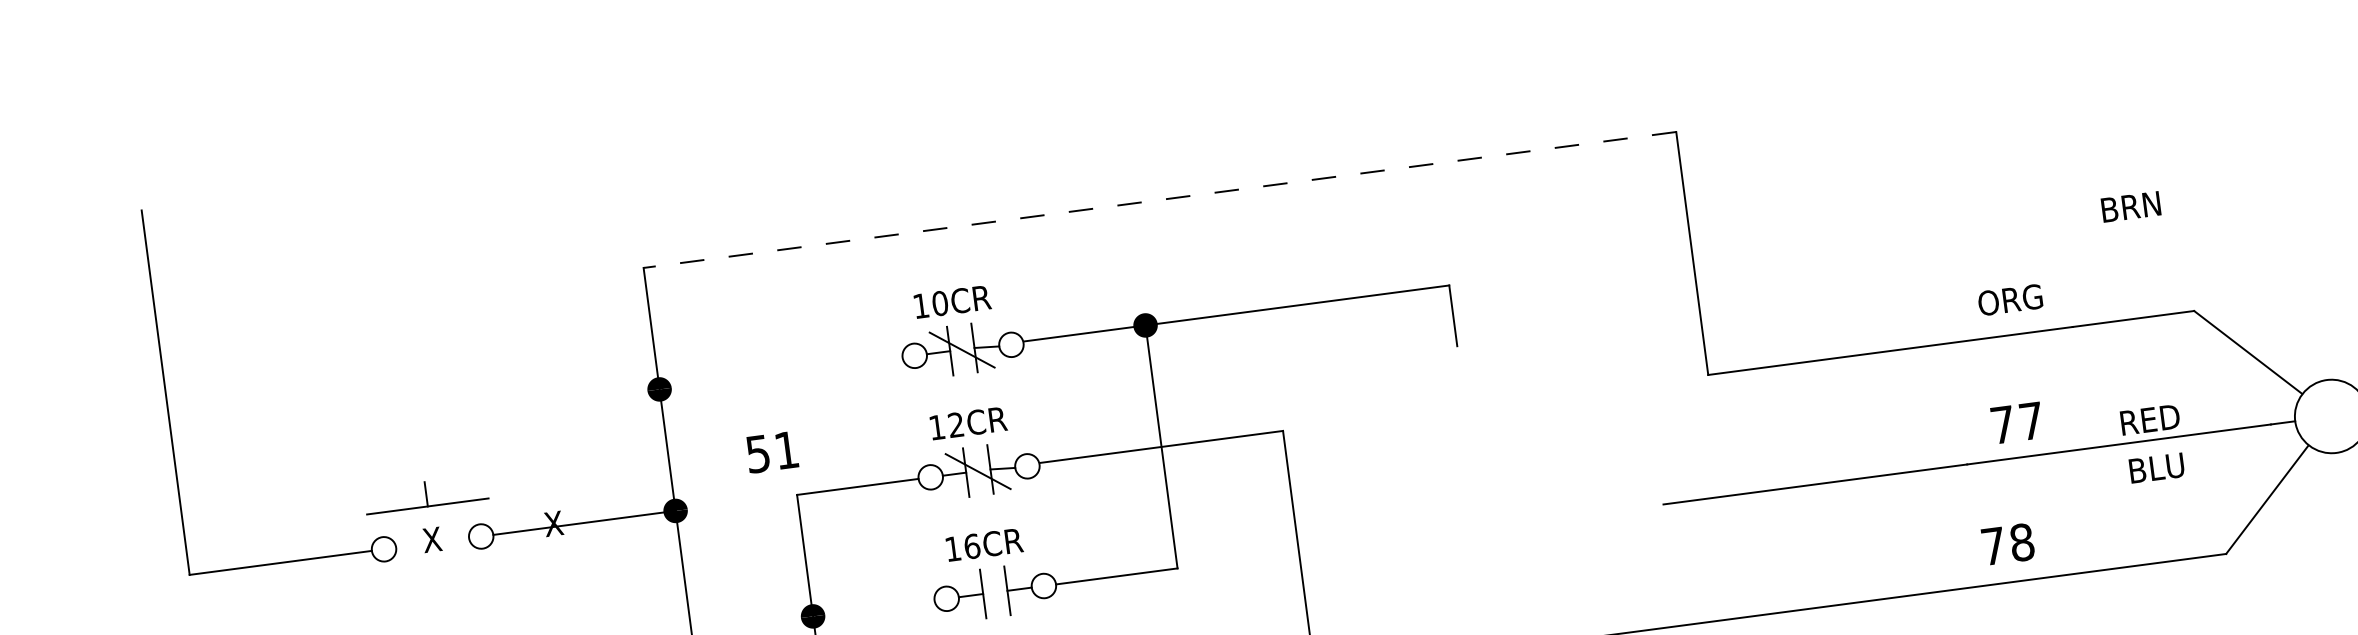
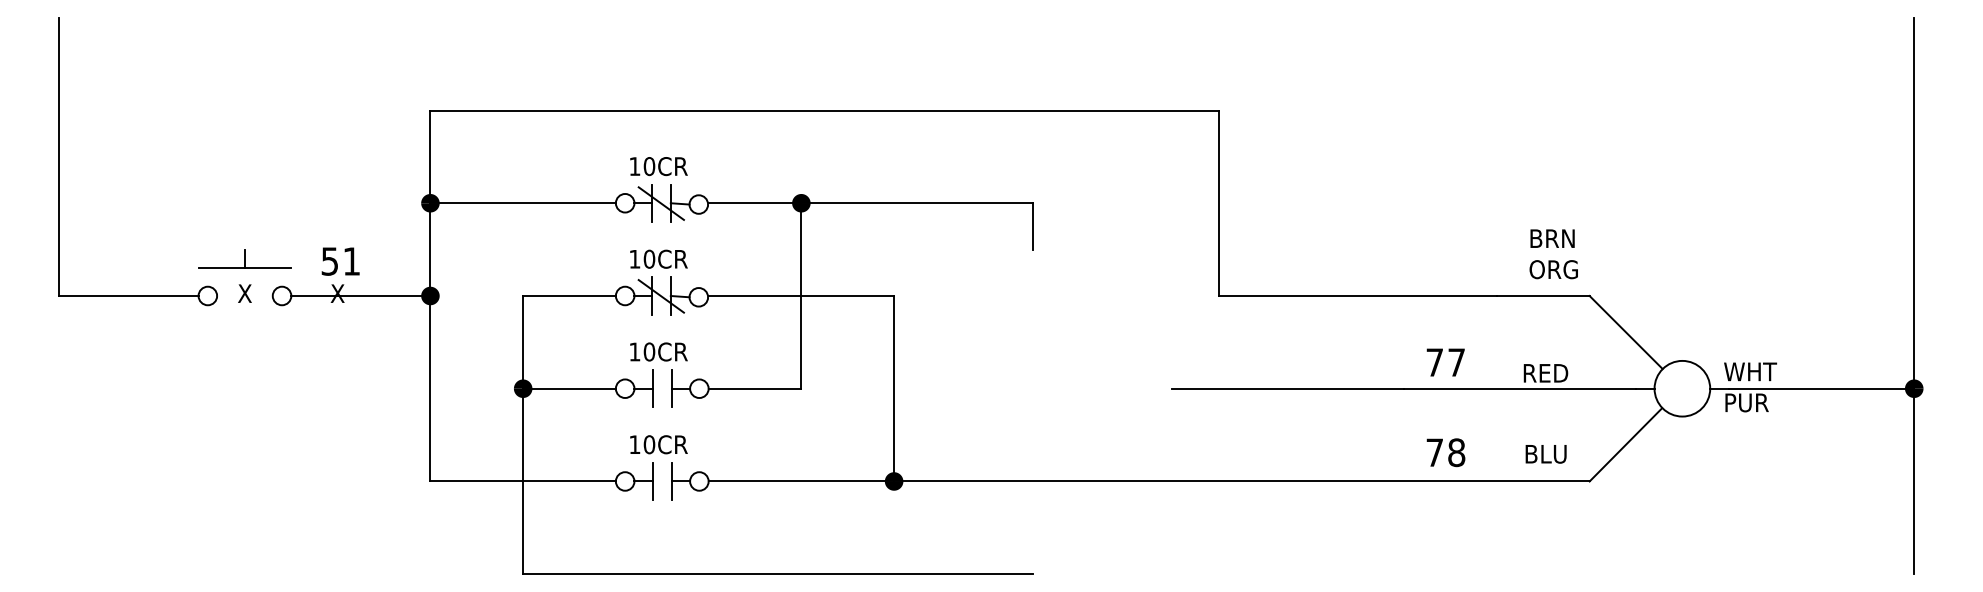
line: (1159, 199) -> (824, 110), dashed -> solid
text: (2130, 206) -> (1552, 238), moved
text: (2009, 299) -> (1553, 269), moved
line: (780, 373) -> (522, 203), added
text: (956, 424) -> (649, 258), 12CR -> 10CR
text: (771, 452) -> (340, 261), moved
text: (2156, 468) -> (1545, 454), moved
text: (2007, 544) -> (1445, 452), moved
text: (972, 545) -> (649, 351), 16CR -> 10CR
line: (873, 608) -> (569, 388), added

